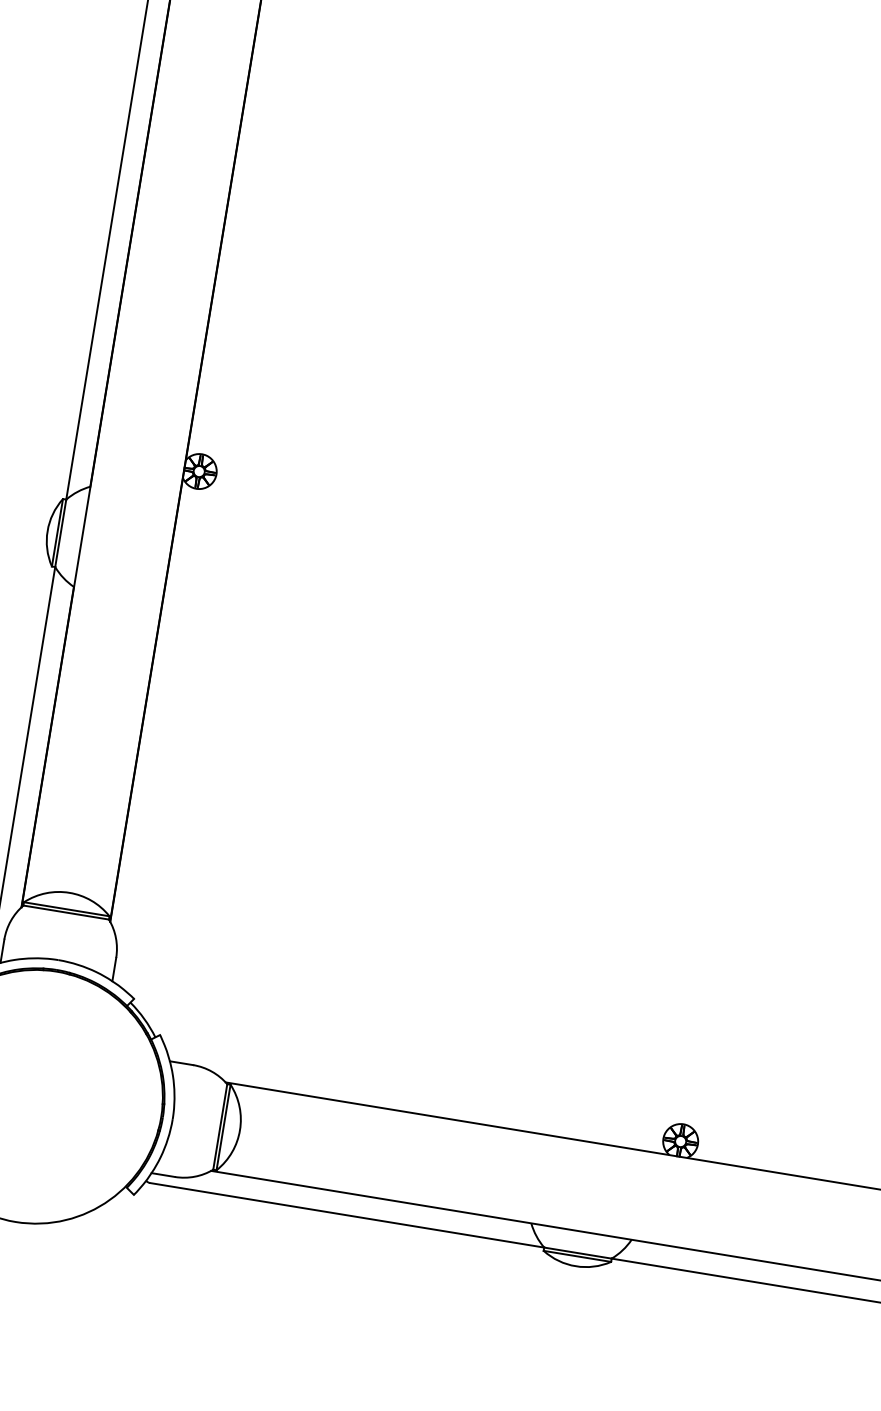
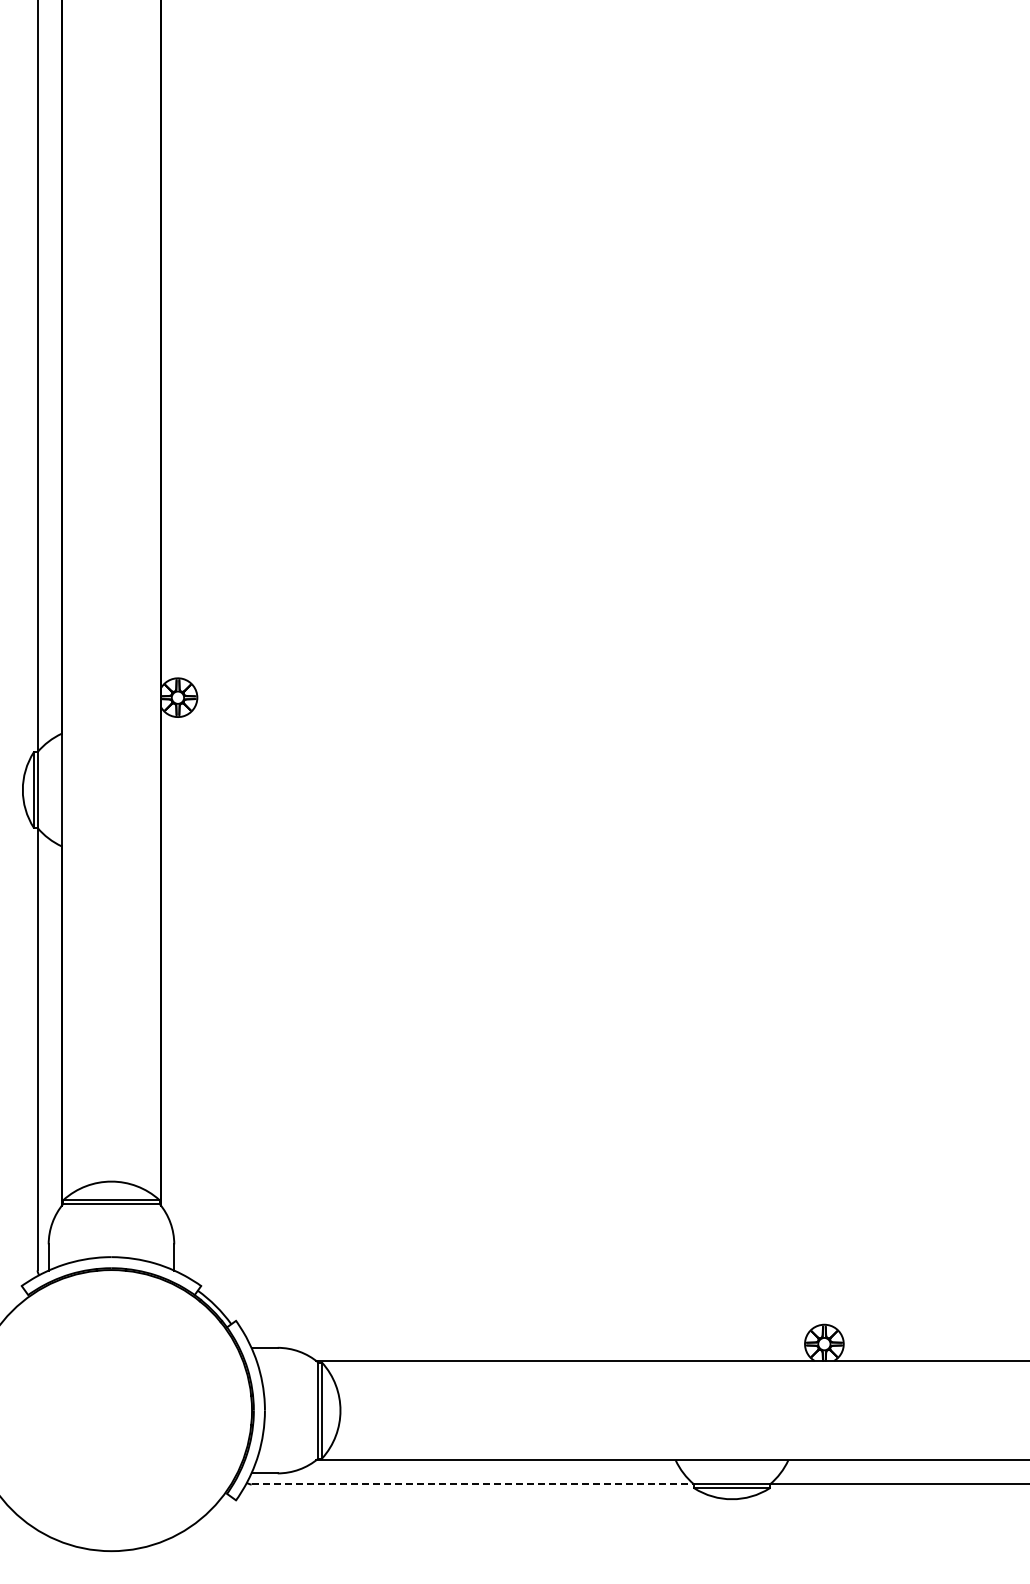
line: (347, 1215) -> (473, 1484), solid -> dashed

